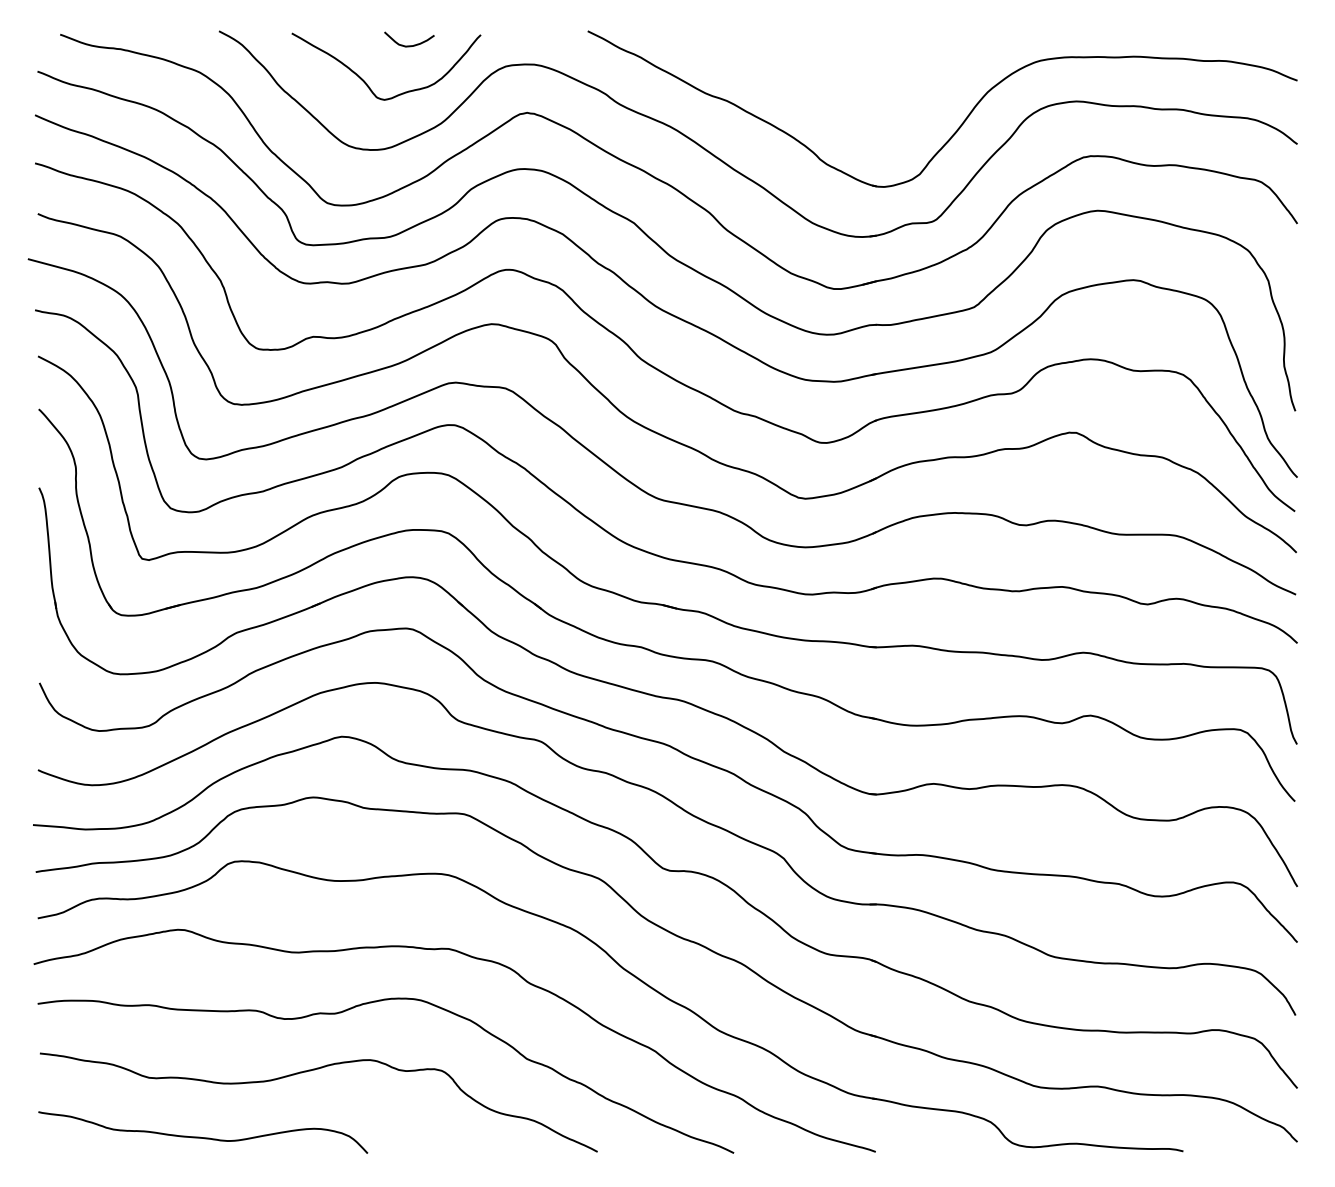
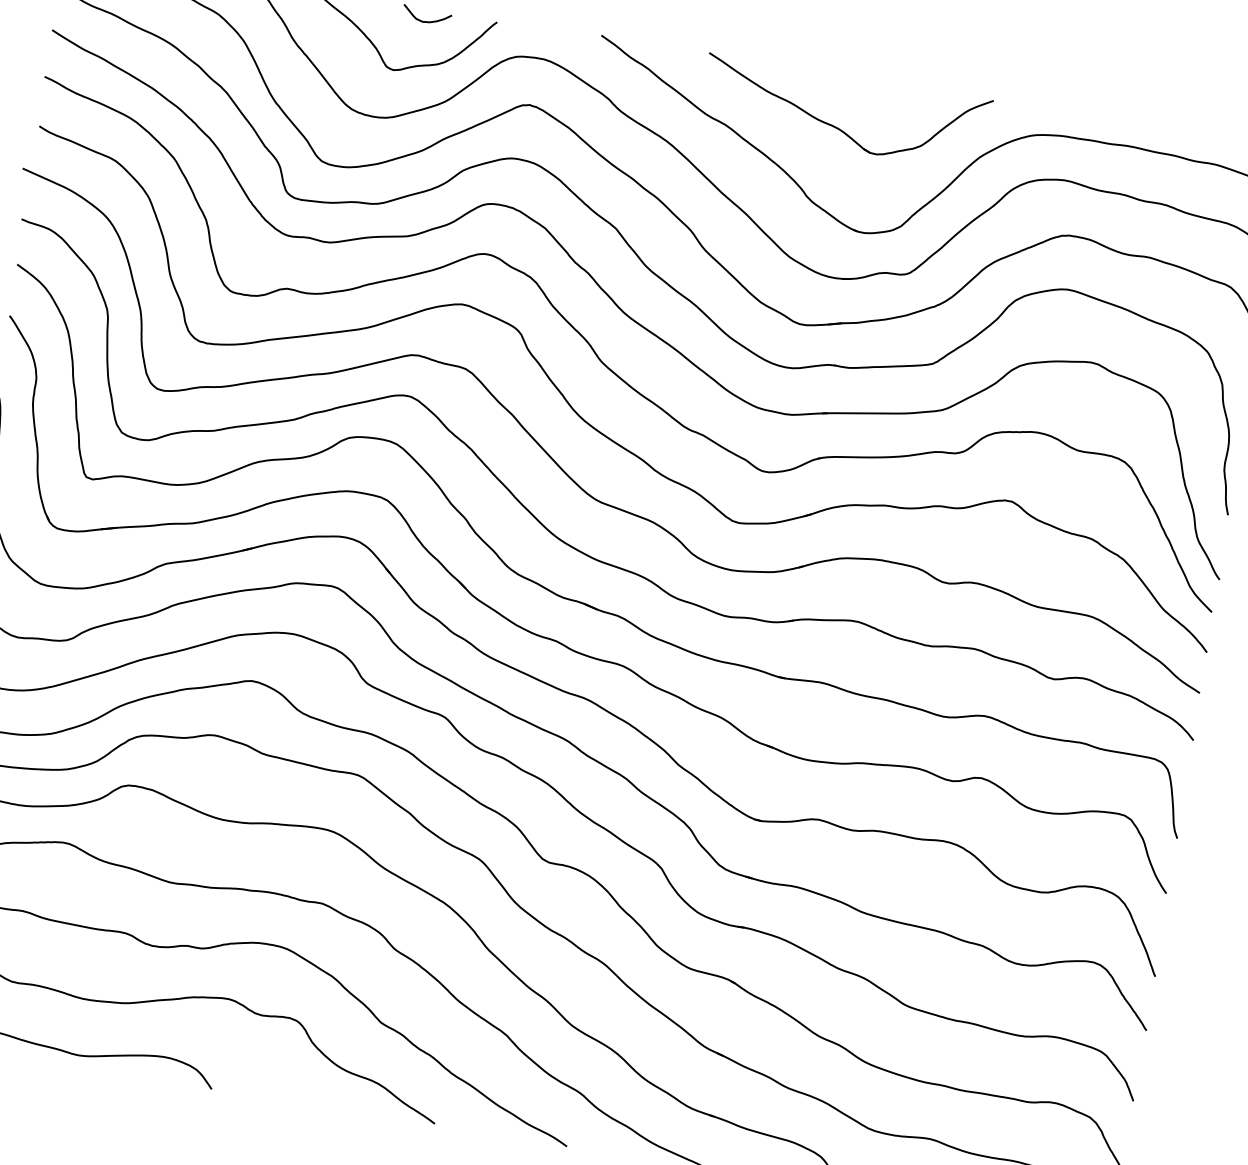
part: (838, 84) -> (836, 126), added

